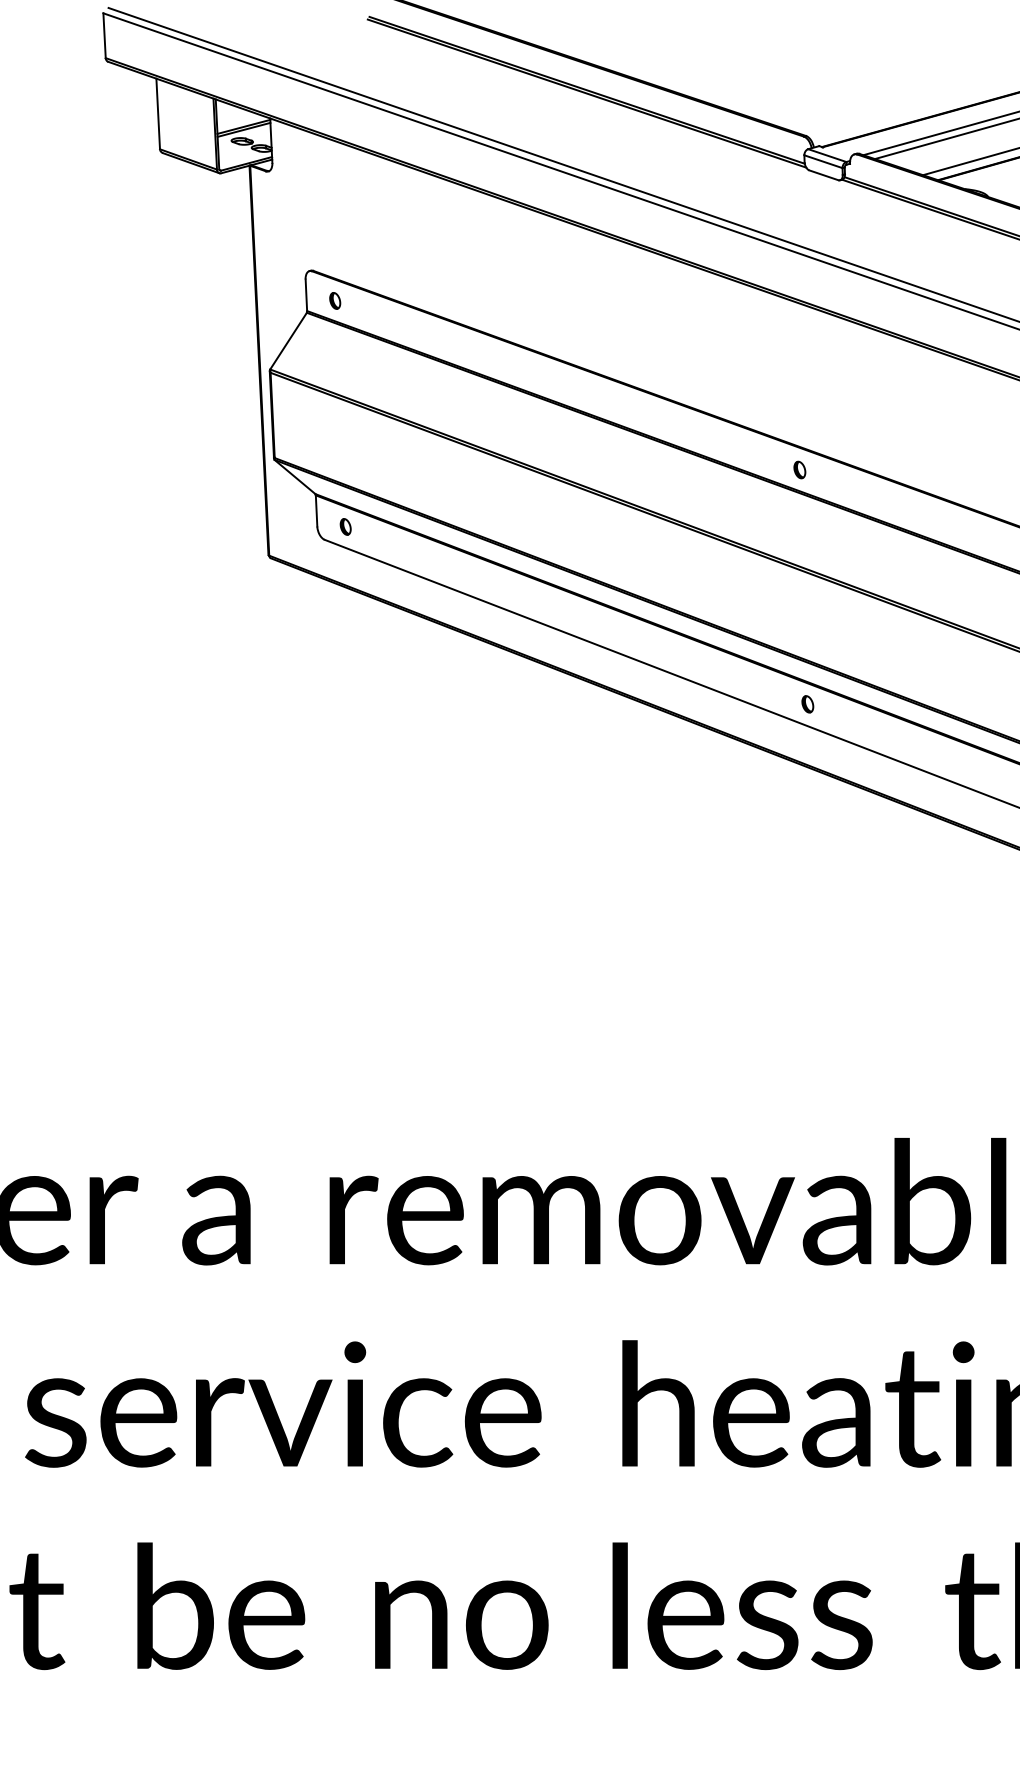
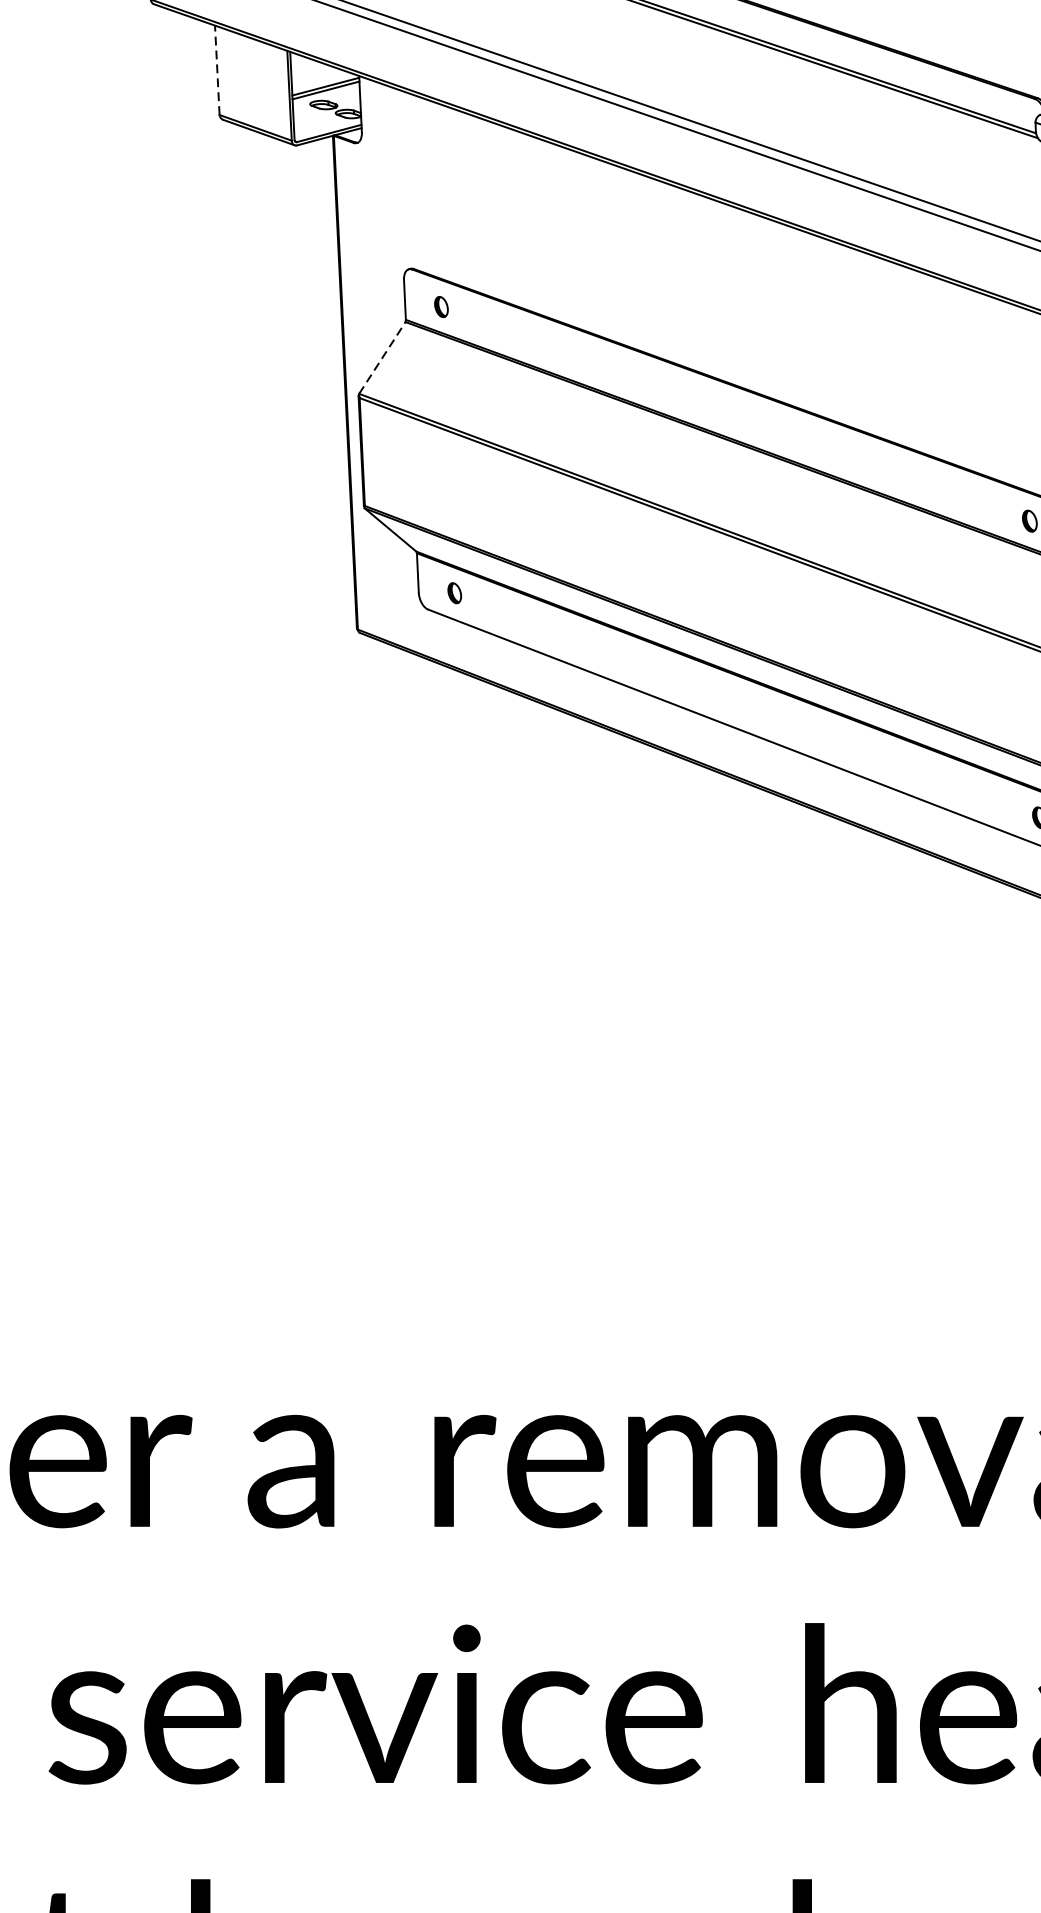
line: (158, 113) -> (217, 69), solid -> dashed
line: (288, 341) -> (382, 358), solid -> dashed

